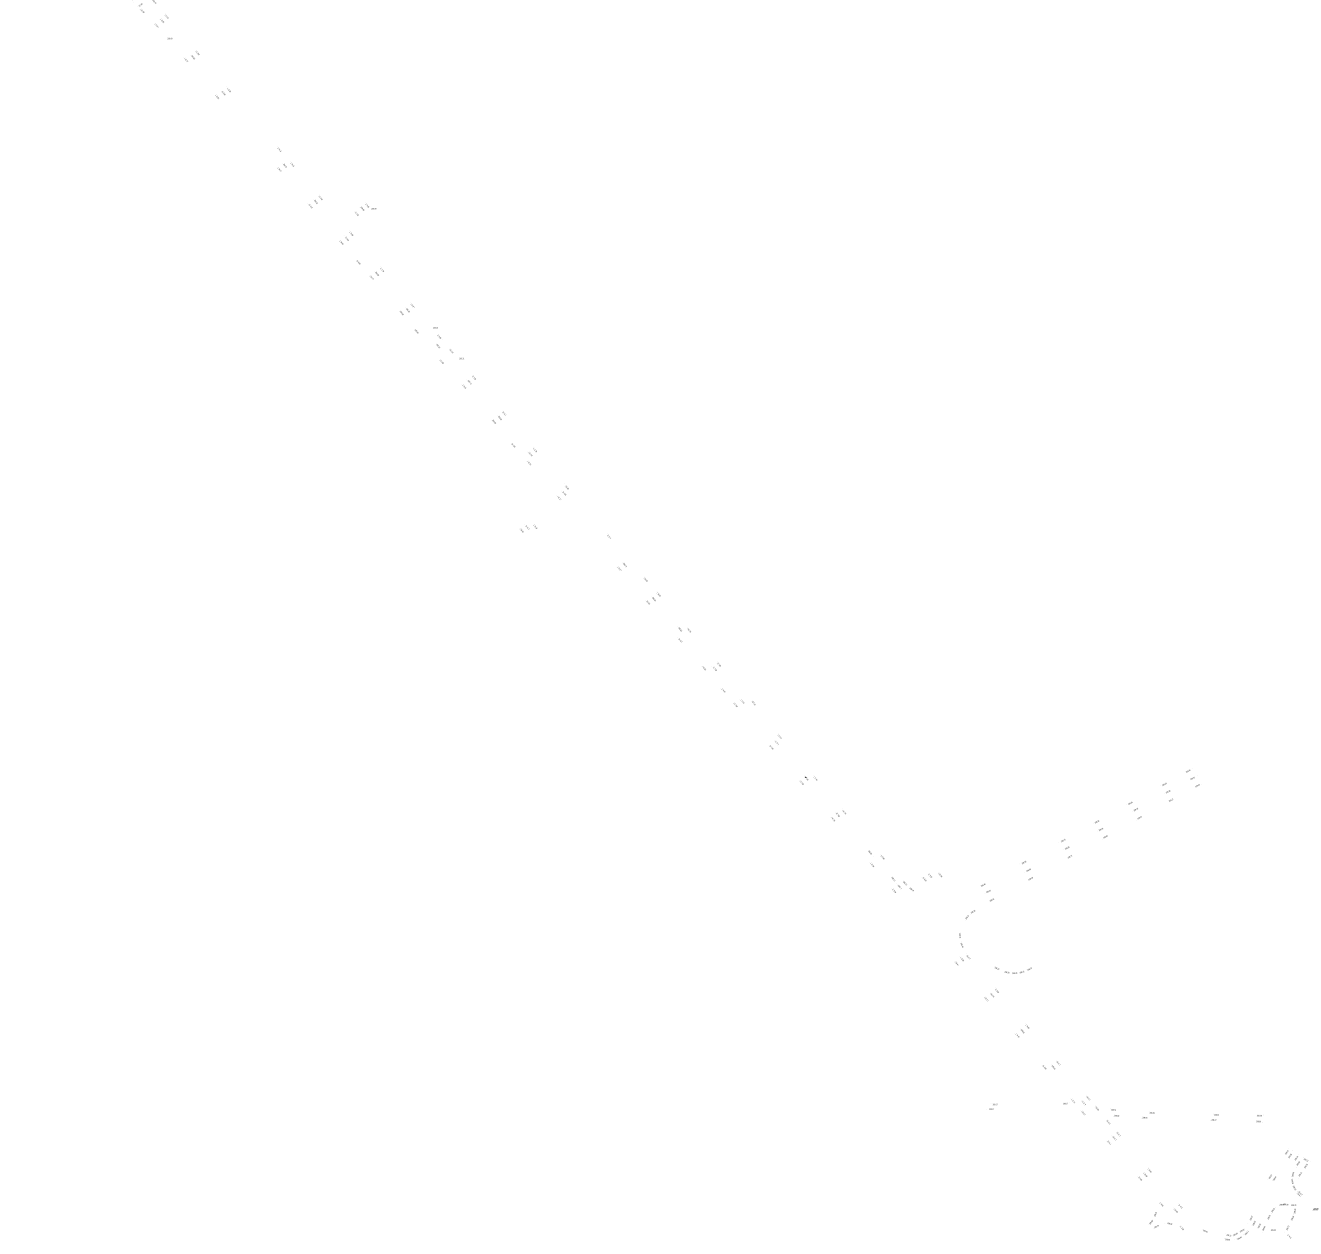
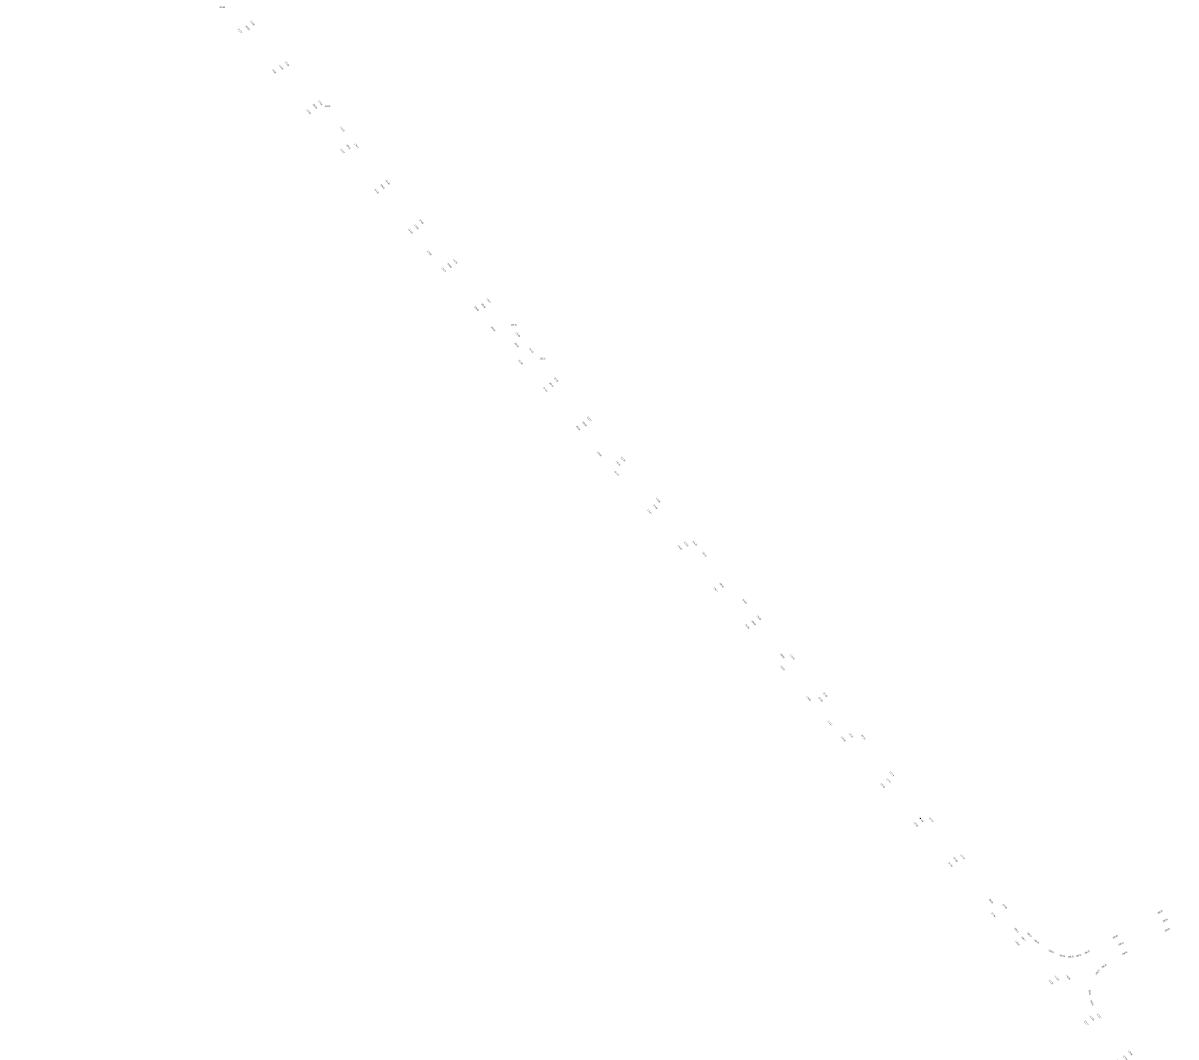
text: (365, 209) -> (318, 107), moved
text: (528, 528) -> (687, 545), moved
text: (932, 876) -> (1059, 978), moved
text: (1013, 970) -> (1069, 953), moved

